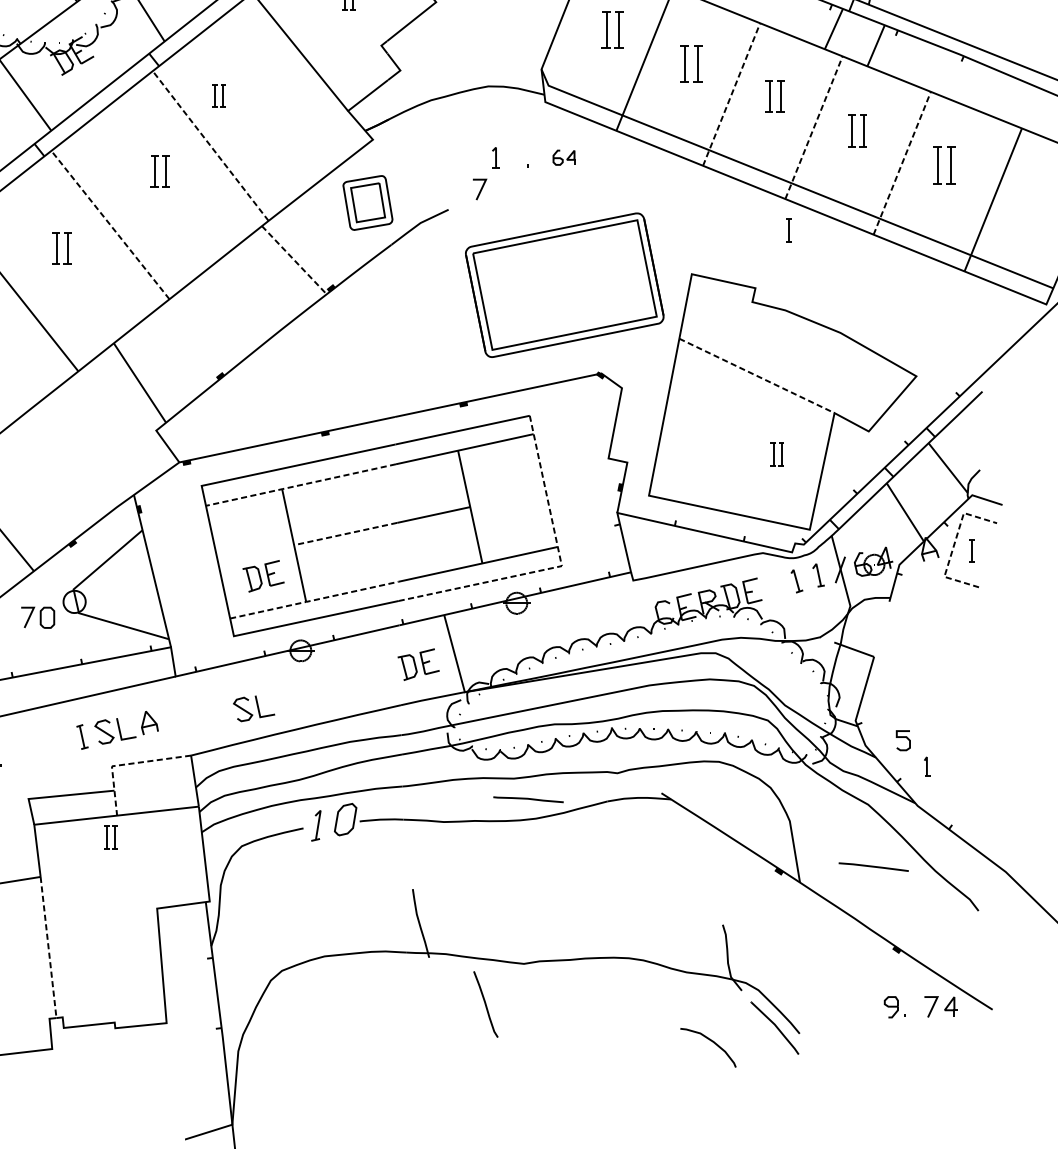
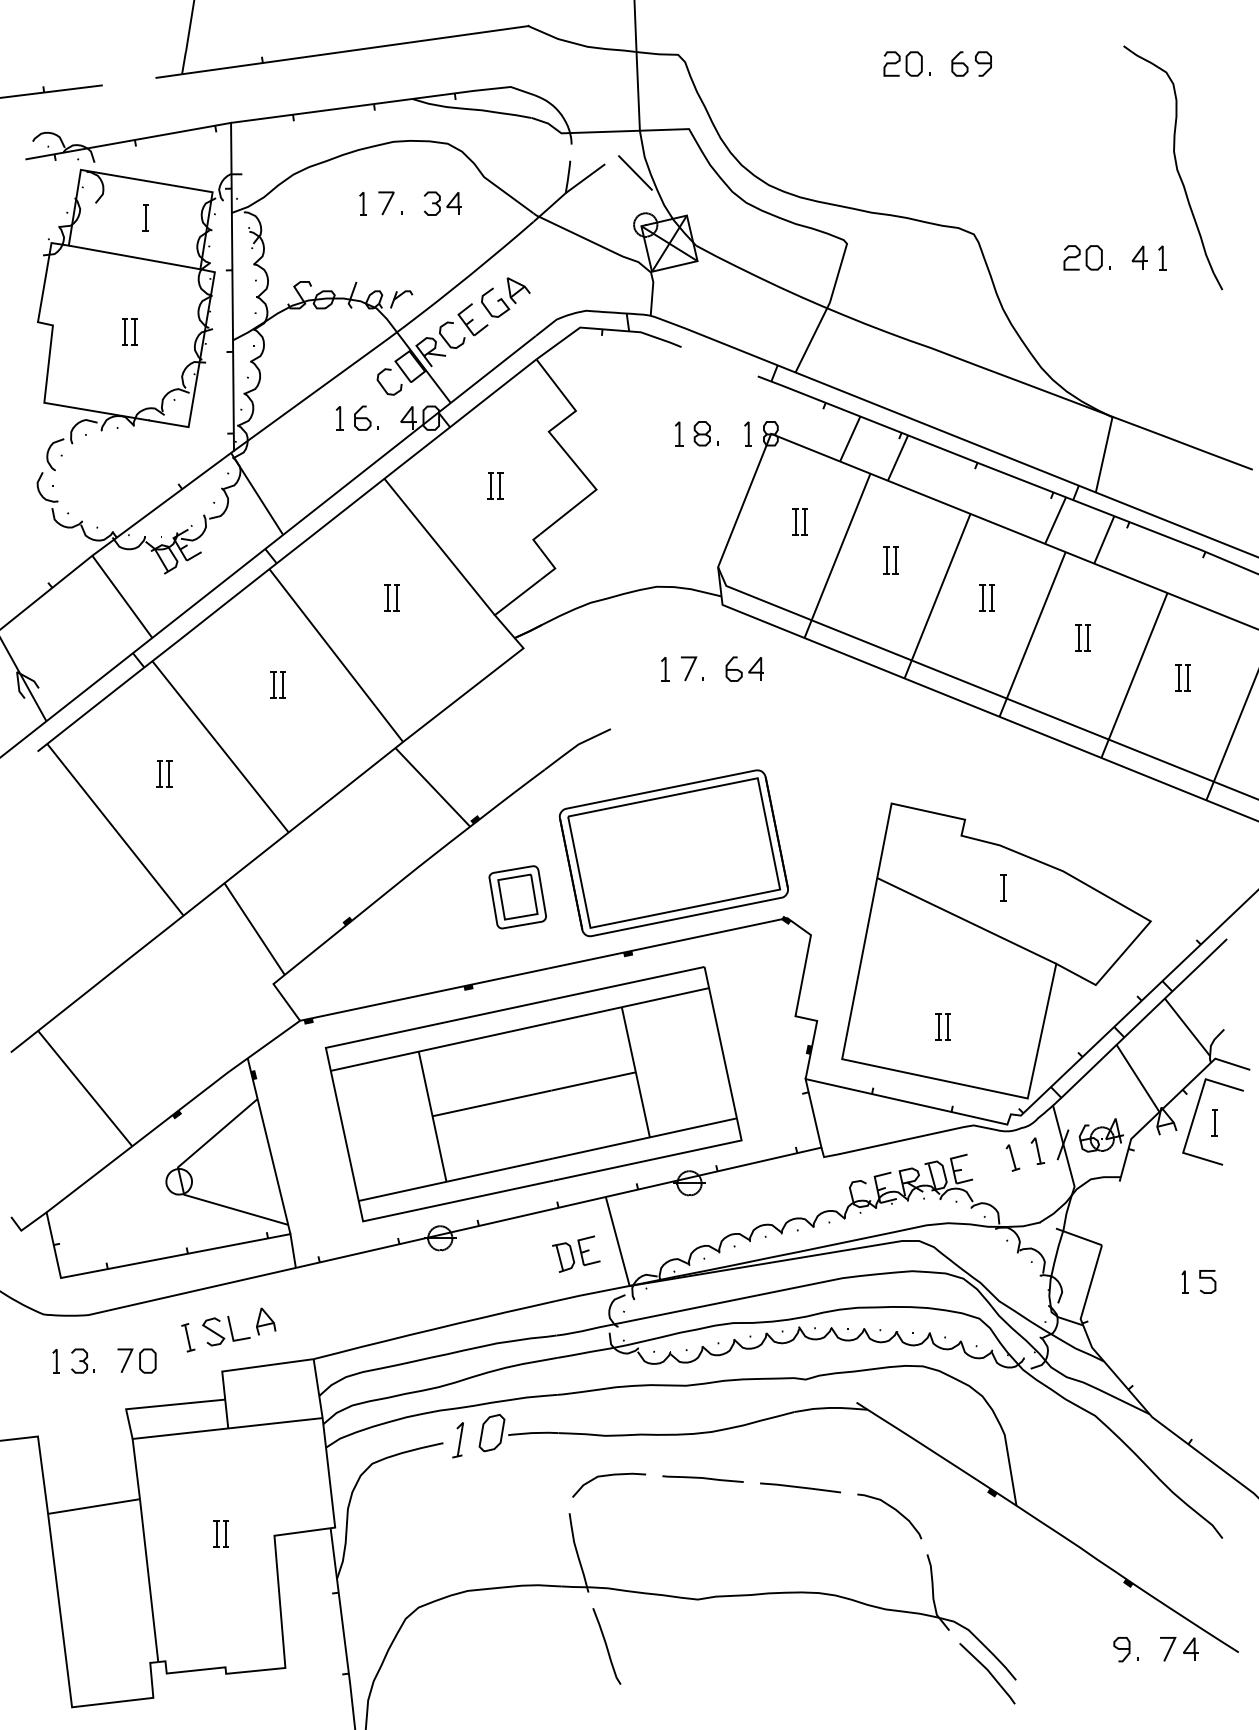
part: (612, 29) -> (799, 521), size x0.62
part: (690, 63) -> (890, 560), size x0.62
part: (218, 95) -> (391, 597), moved
line: (731, 95) -> (937, 597), dashed -> solid
part: (774, 95) -> (986, 597), size x0.71
line: (813, 128) -> (1032, 635), dashed -> solid
part: (857, 130) -> (1082, 637), size x0.71
line: (210, 145) -> (335, 655), dashed -> solid
part: (564, 157) -> (744, 668), size x1.43
line: (902, 164) -> (1134, 676), dashed -> solid
part: (943, 165) -> (1182, 677), size x0.62
part: (159, 171) -> (277, 684), size x0.71
line: (480, 189) -> (689, 668), moved
part: (367, 203) -> (517, 897), moved
line: (109, 223) -> (219, 745), dashed -> solid
part: (788, 229) -> (1003, 887), moved
part: (61, 248) -> (164, 773), size x0.71
line: (294, 260) -> (432, 787), dashed -> solid
part: (564, 285) -> (673, 853), moved
line: (756, 375) -> (966, 920), dashed -> solid
part: (776, 454) -> (942, 1026), moved
line: (299, 485) -> (438, 1047), dashed -> solid
line: (345, 534) -> (491, 1103), dashed -> solid
line: (954, 545) -> (1194, 1116), dashed -> solid
line: (555, 567) -> (734, 1141), dashed -> solid
part: (263, 575) -> (397, 1151), removed
line: (313, 600) -> (454, 1180), dashed -> solid
part: (37, 617) -> (136, 1360), moved
part: (254, 708) -> (386, 1304), removed
curve: (903, 737) -> (1207, 1278), moved
line: (125, 764) -> (237, 1369), dashed -> solid
part: (926, 766) -> (1184, 1281), moved
curve: (528, 799) -> (702, 1478), moved
part: (110, 837) -> (220, 1533), moved
curve: (447, 857) -> (609, 1476), added
line: (873, 866) -> (800, 1487), moved
line: (48, 947) -> (149, 1580), dashed -> solid
curve: (485, 1004) -> (606, 1646), moved
curve: (711, 1041) -> (893, 1509), moved

